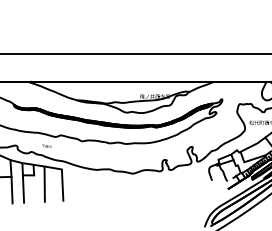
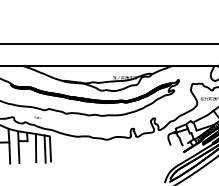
line: (55, 185) -> (44, 149), added

